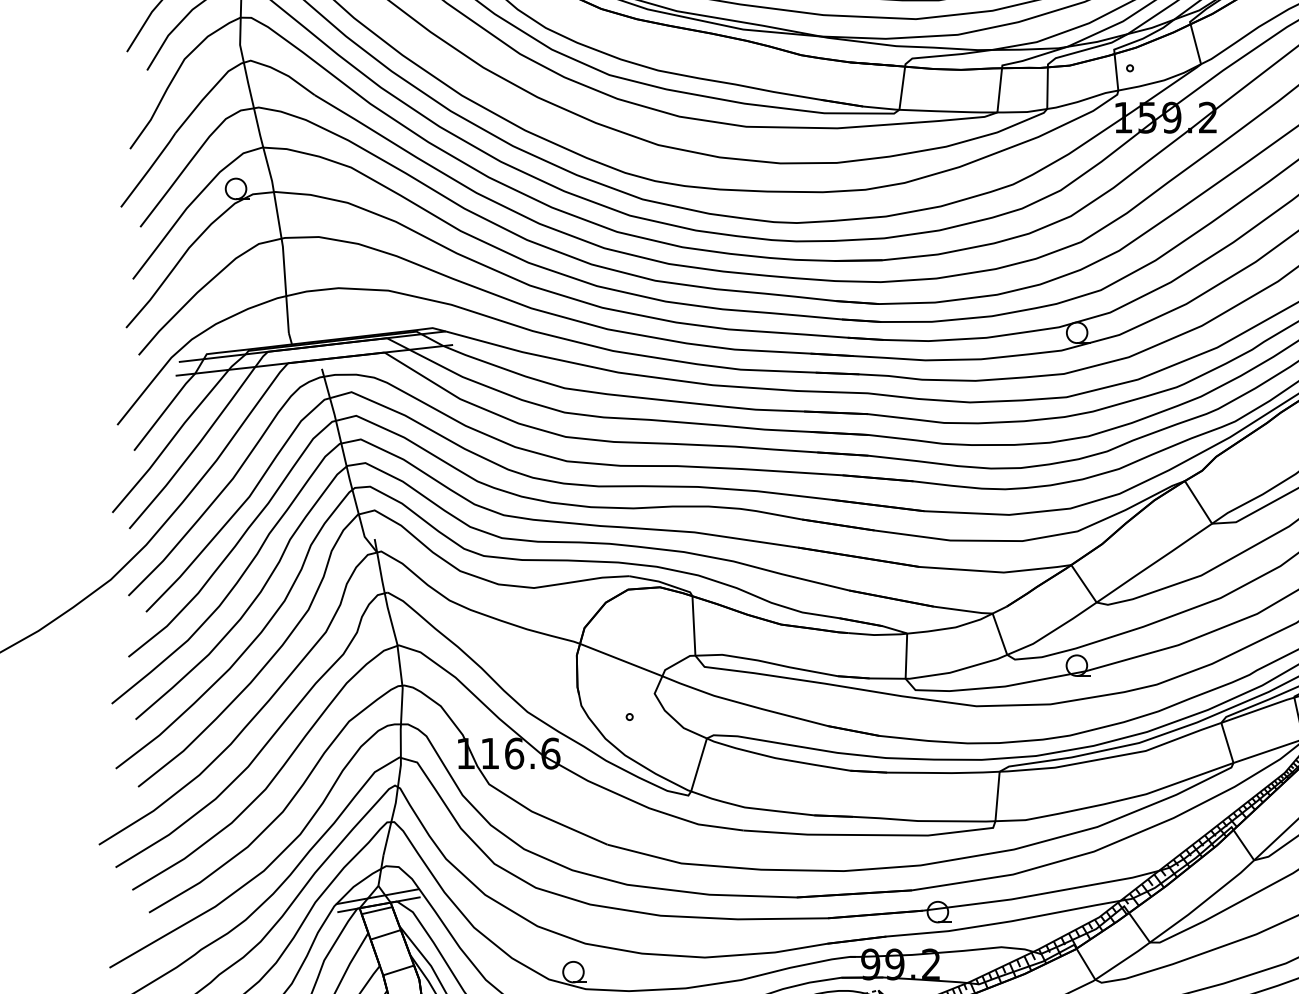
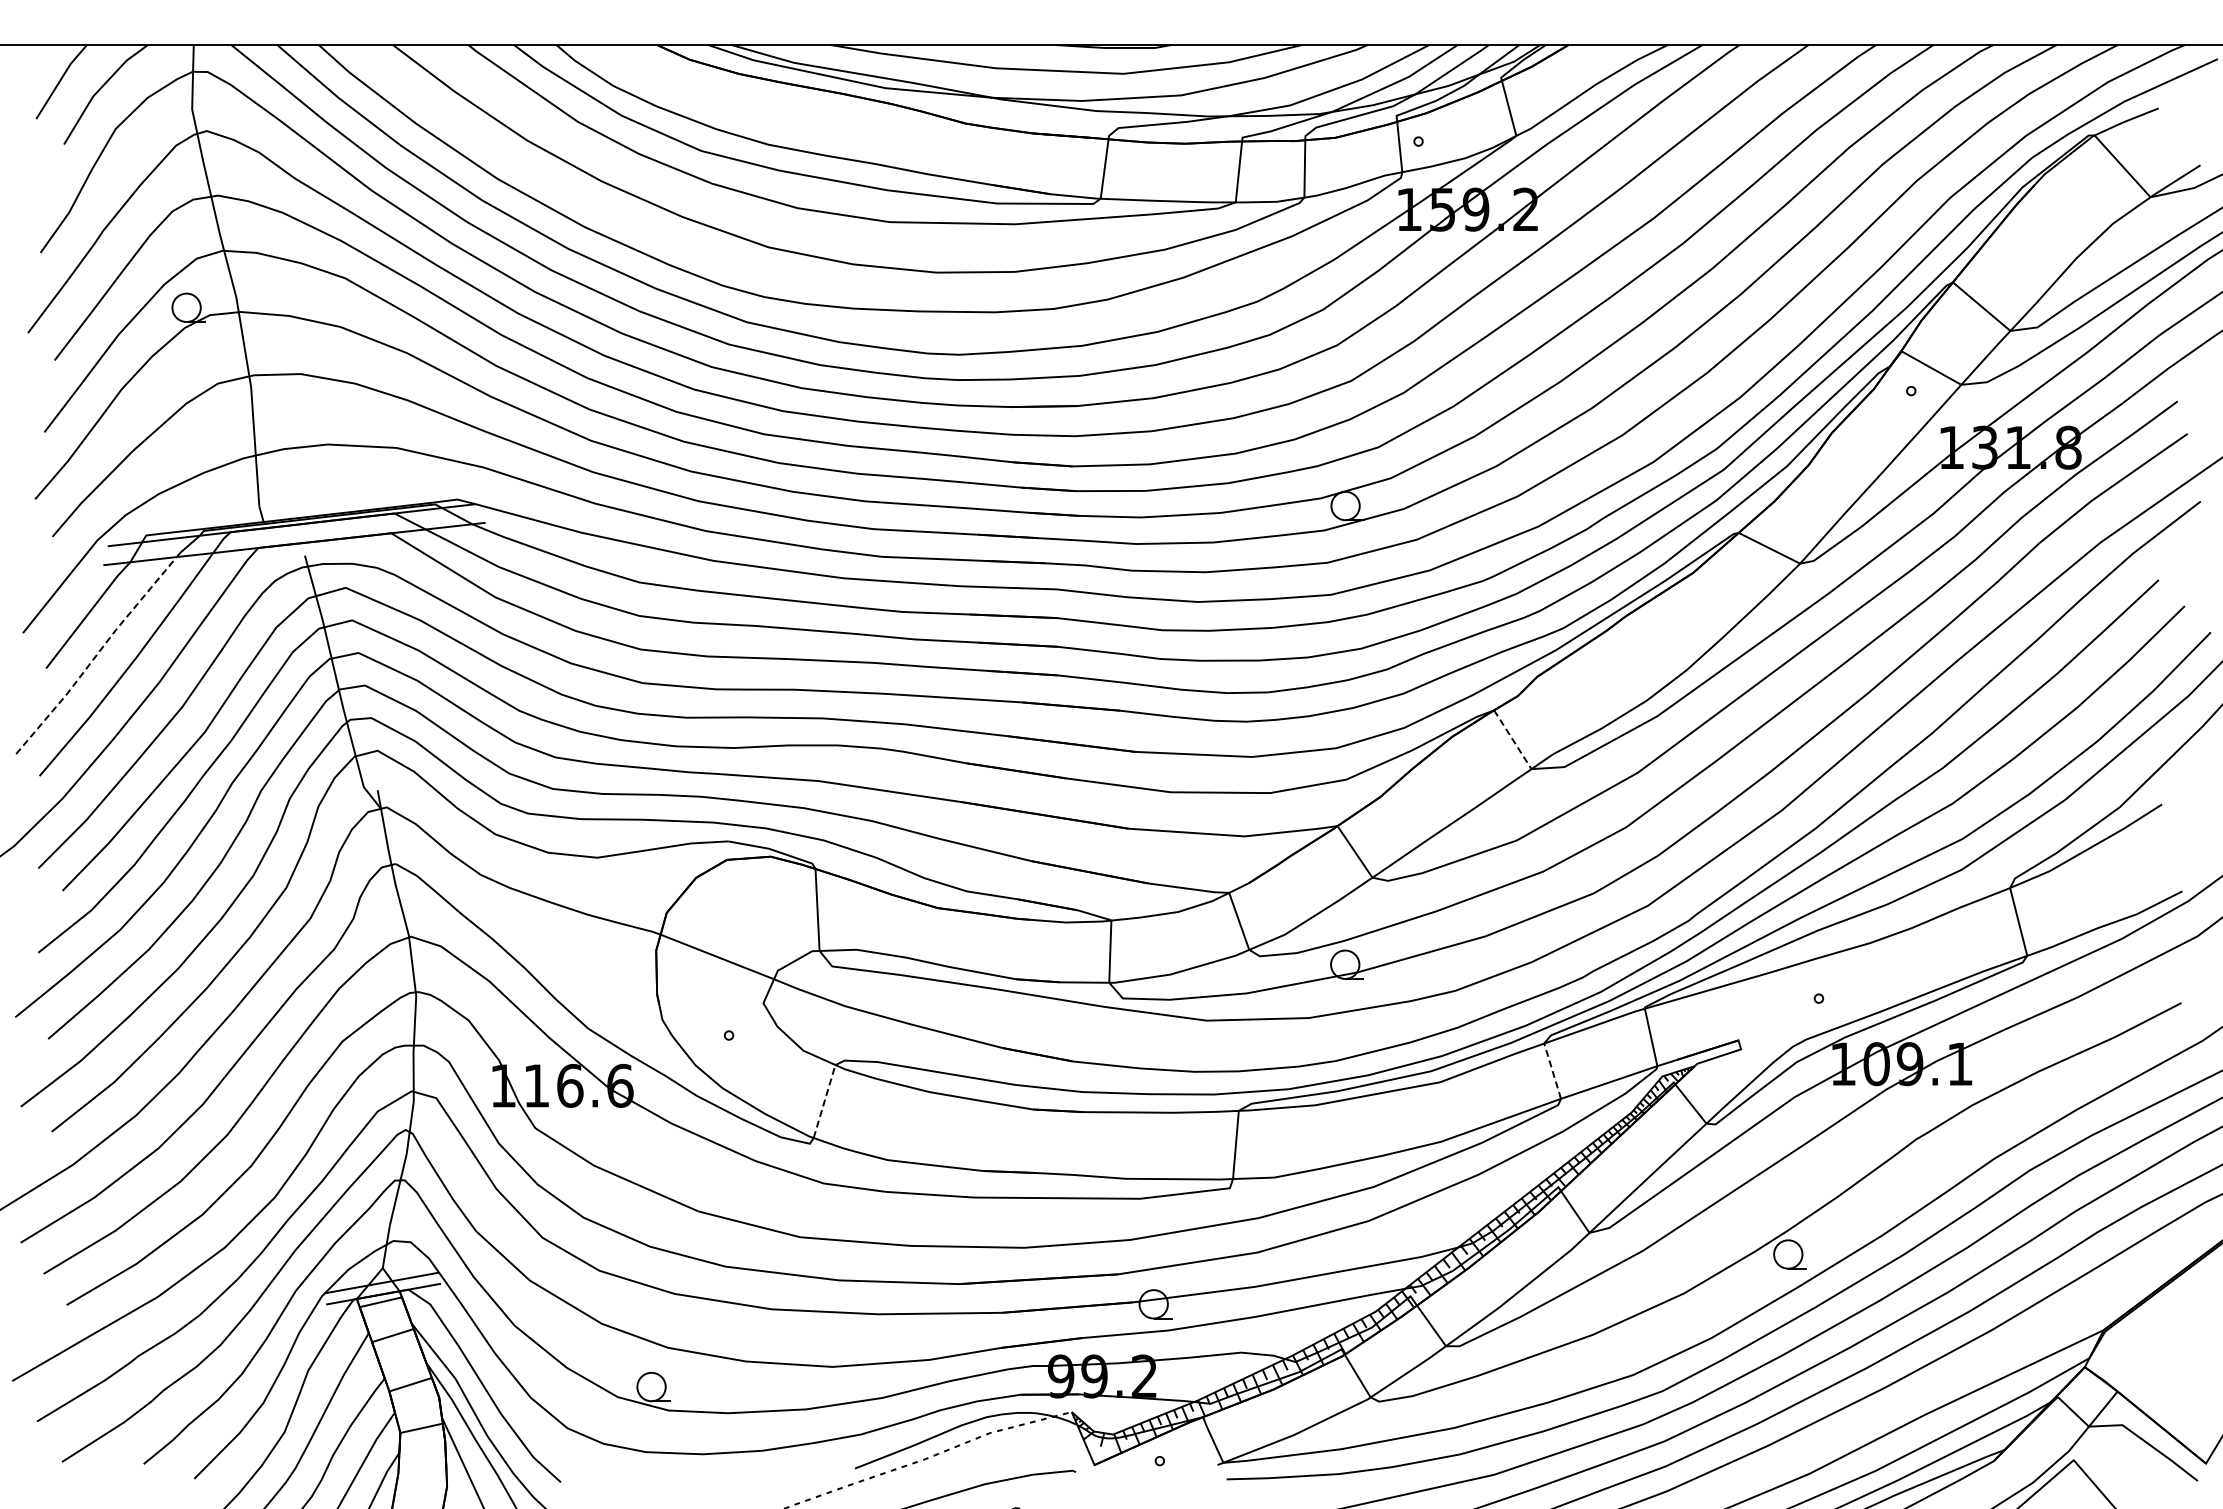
line: (170, 441) -> (96, 655), solid -> dashed
line: (1198, 502) -> (1512, 739), solid -> dashed
line: (1227, 743) -> (1552, 1071), solid -> dashed
line: (698, 764) -> (824, 1101), solid -> dashed

